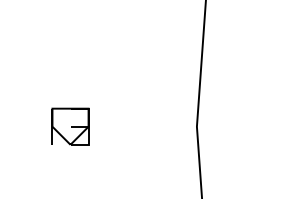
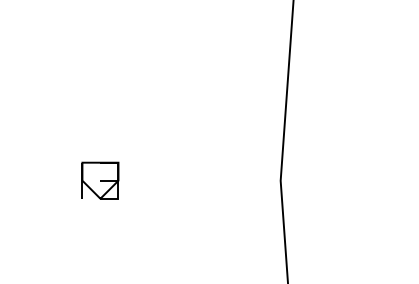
part: (70, 126) -> (100, 180), size x0.7

